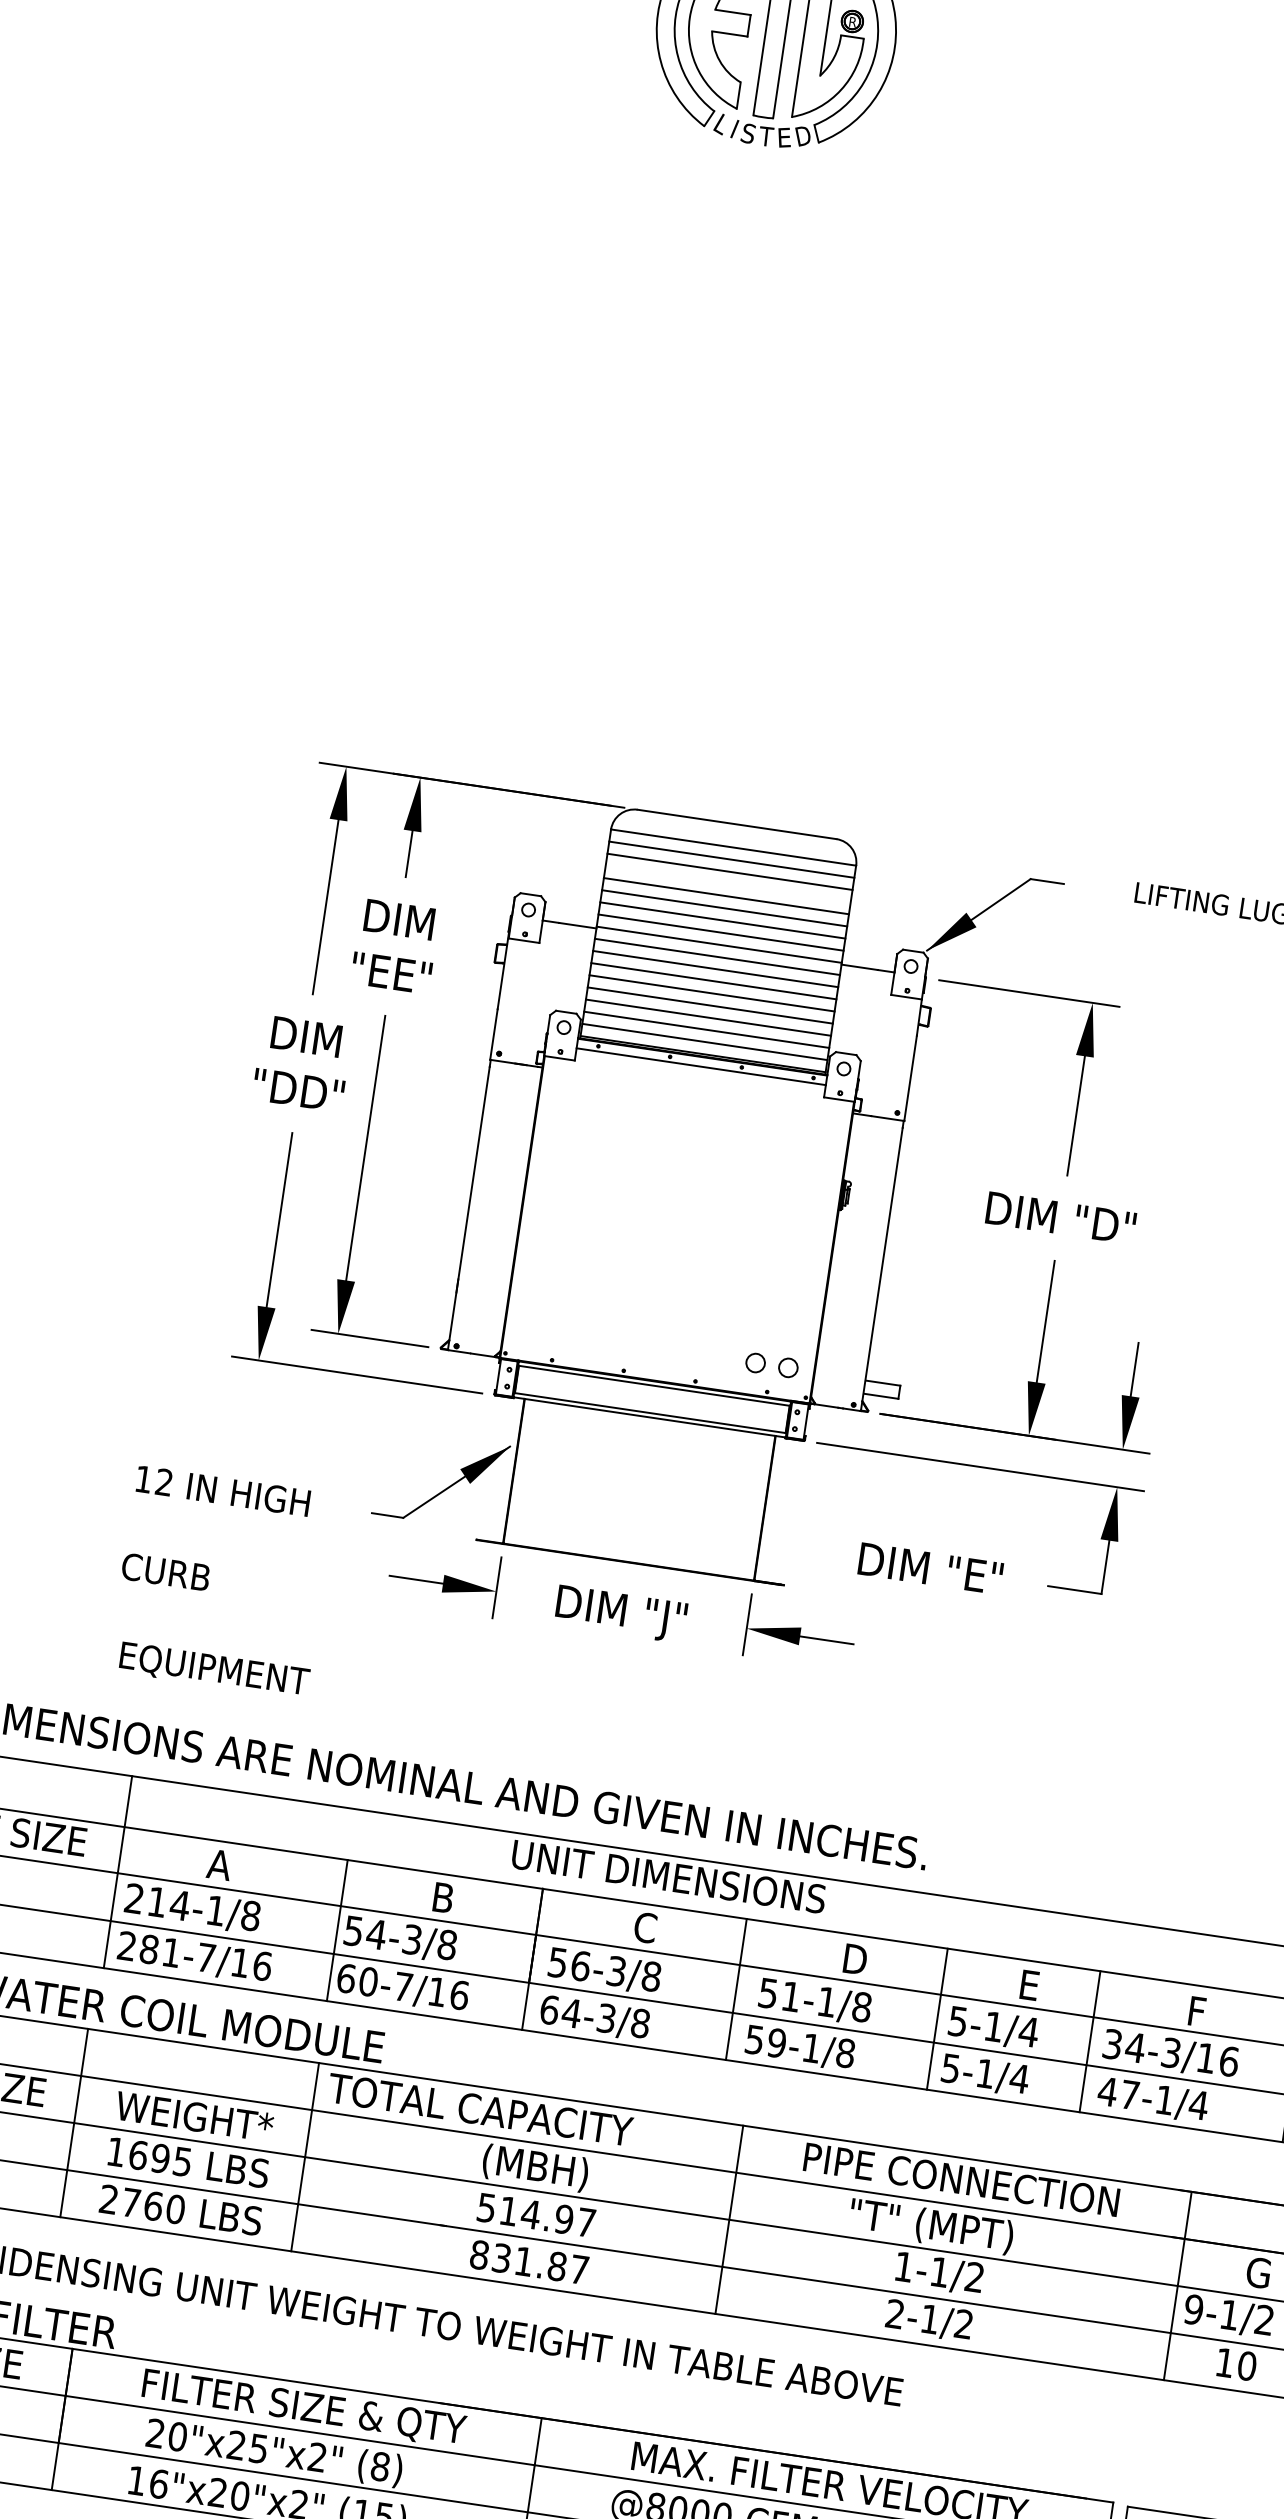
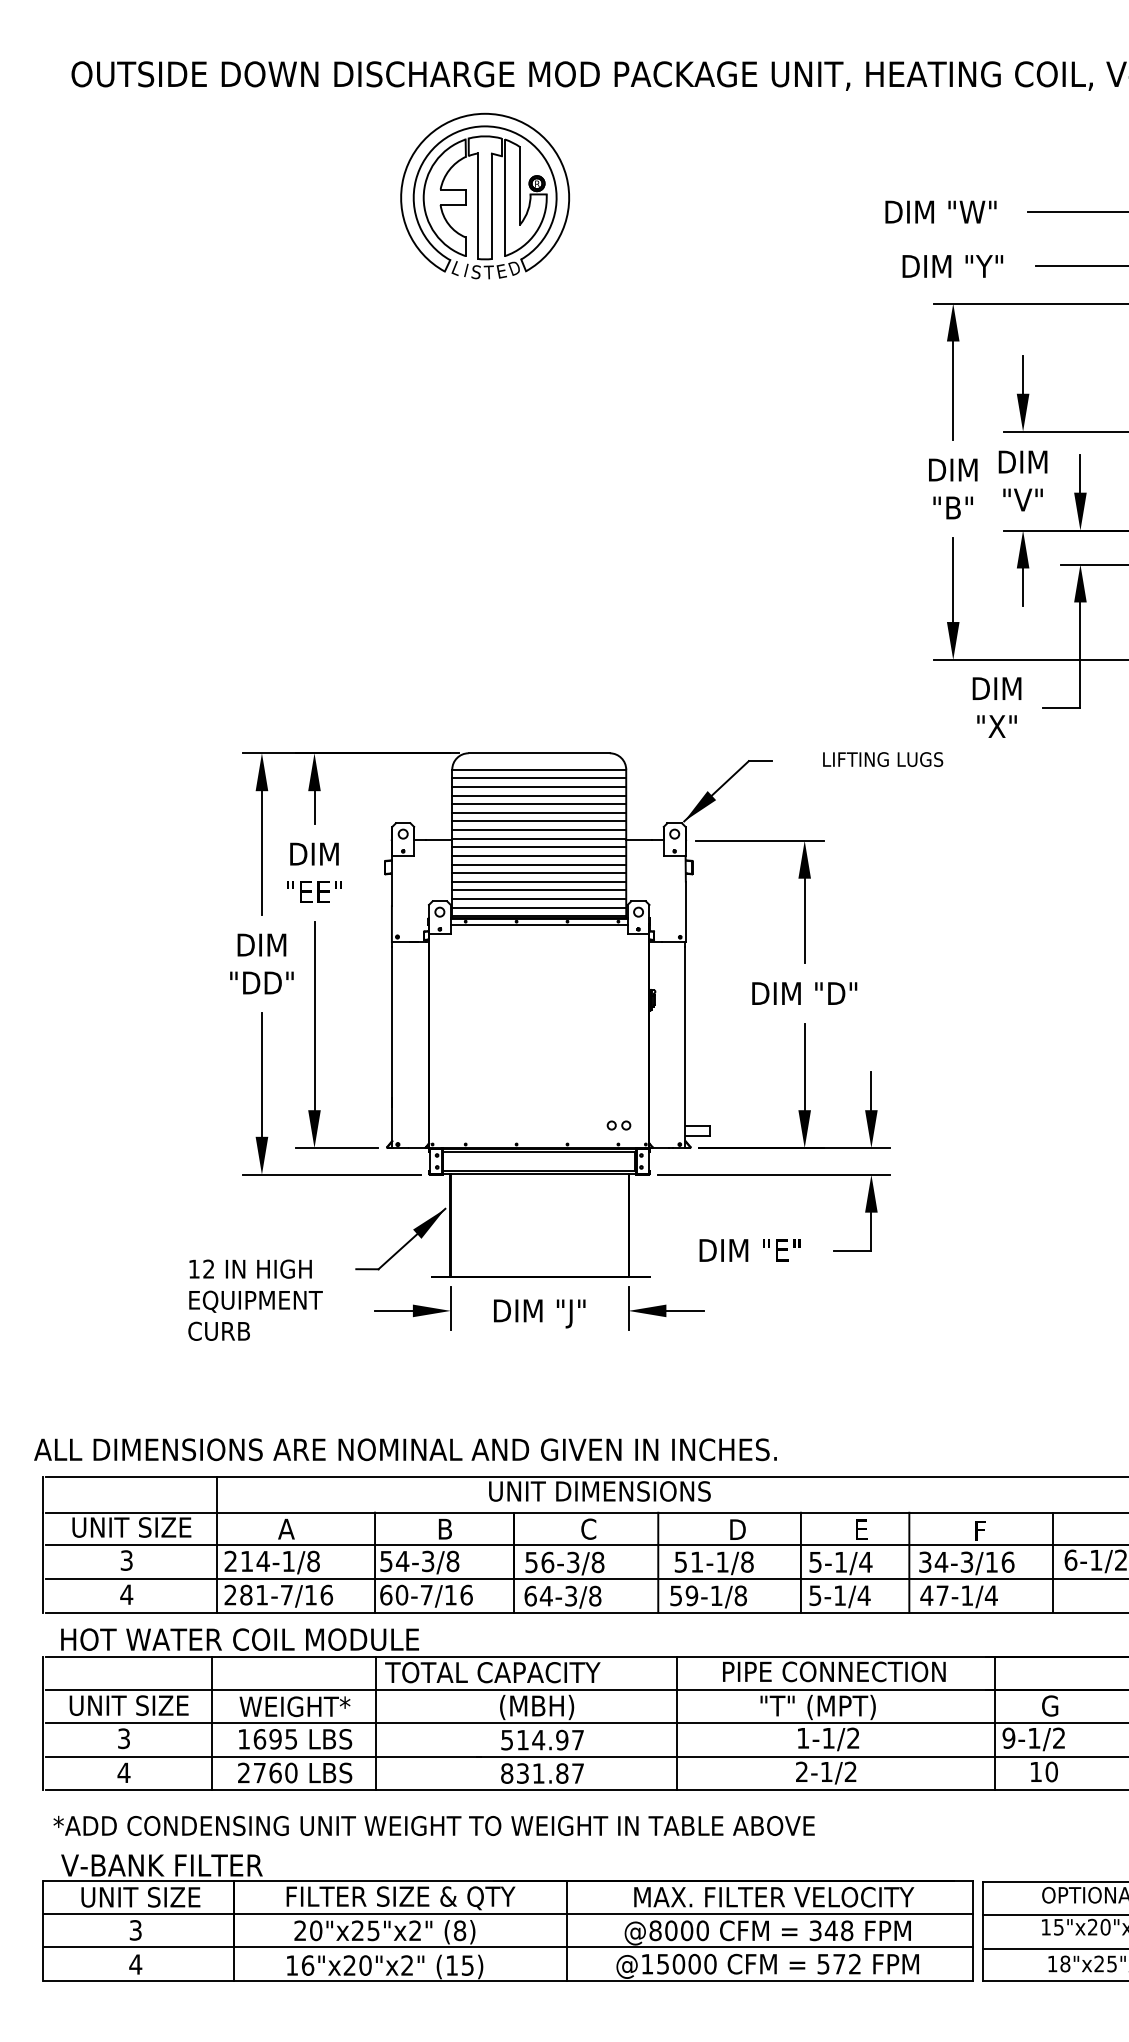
line: (728, 883) -> (539, 795), added
part: (771, 1365) -> (618, 1125), size x0.62
text: (213, 1670) -> (255, 1301), moved

